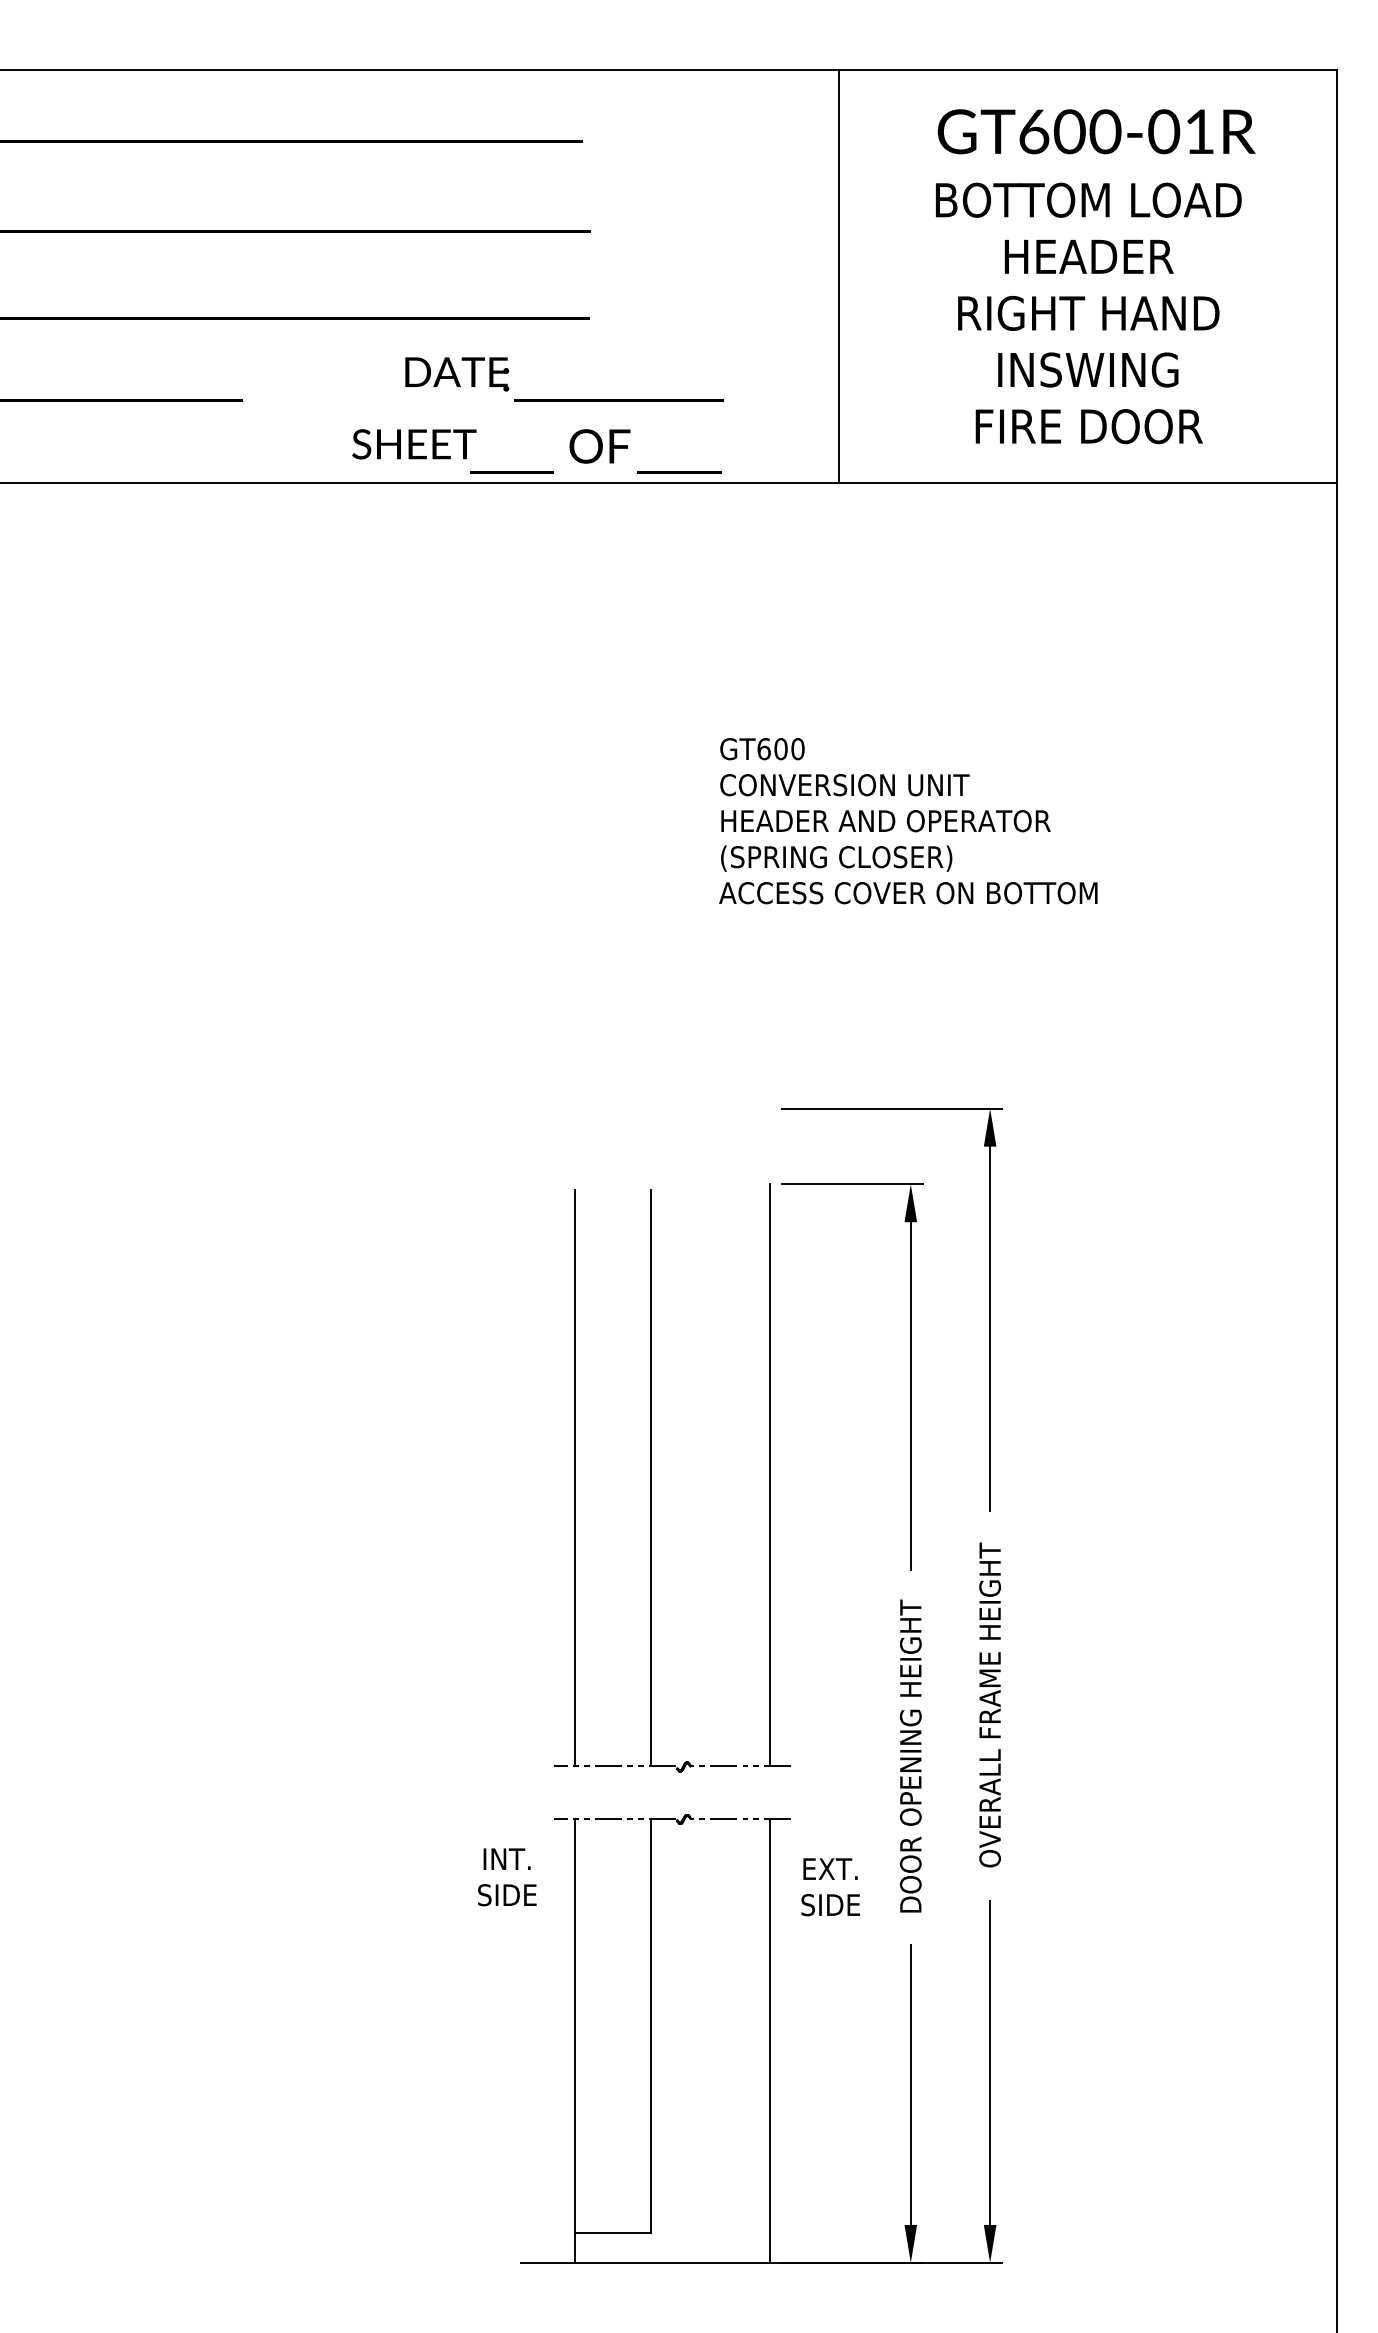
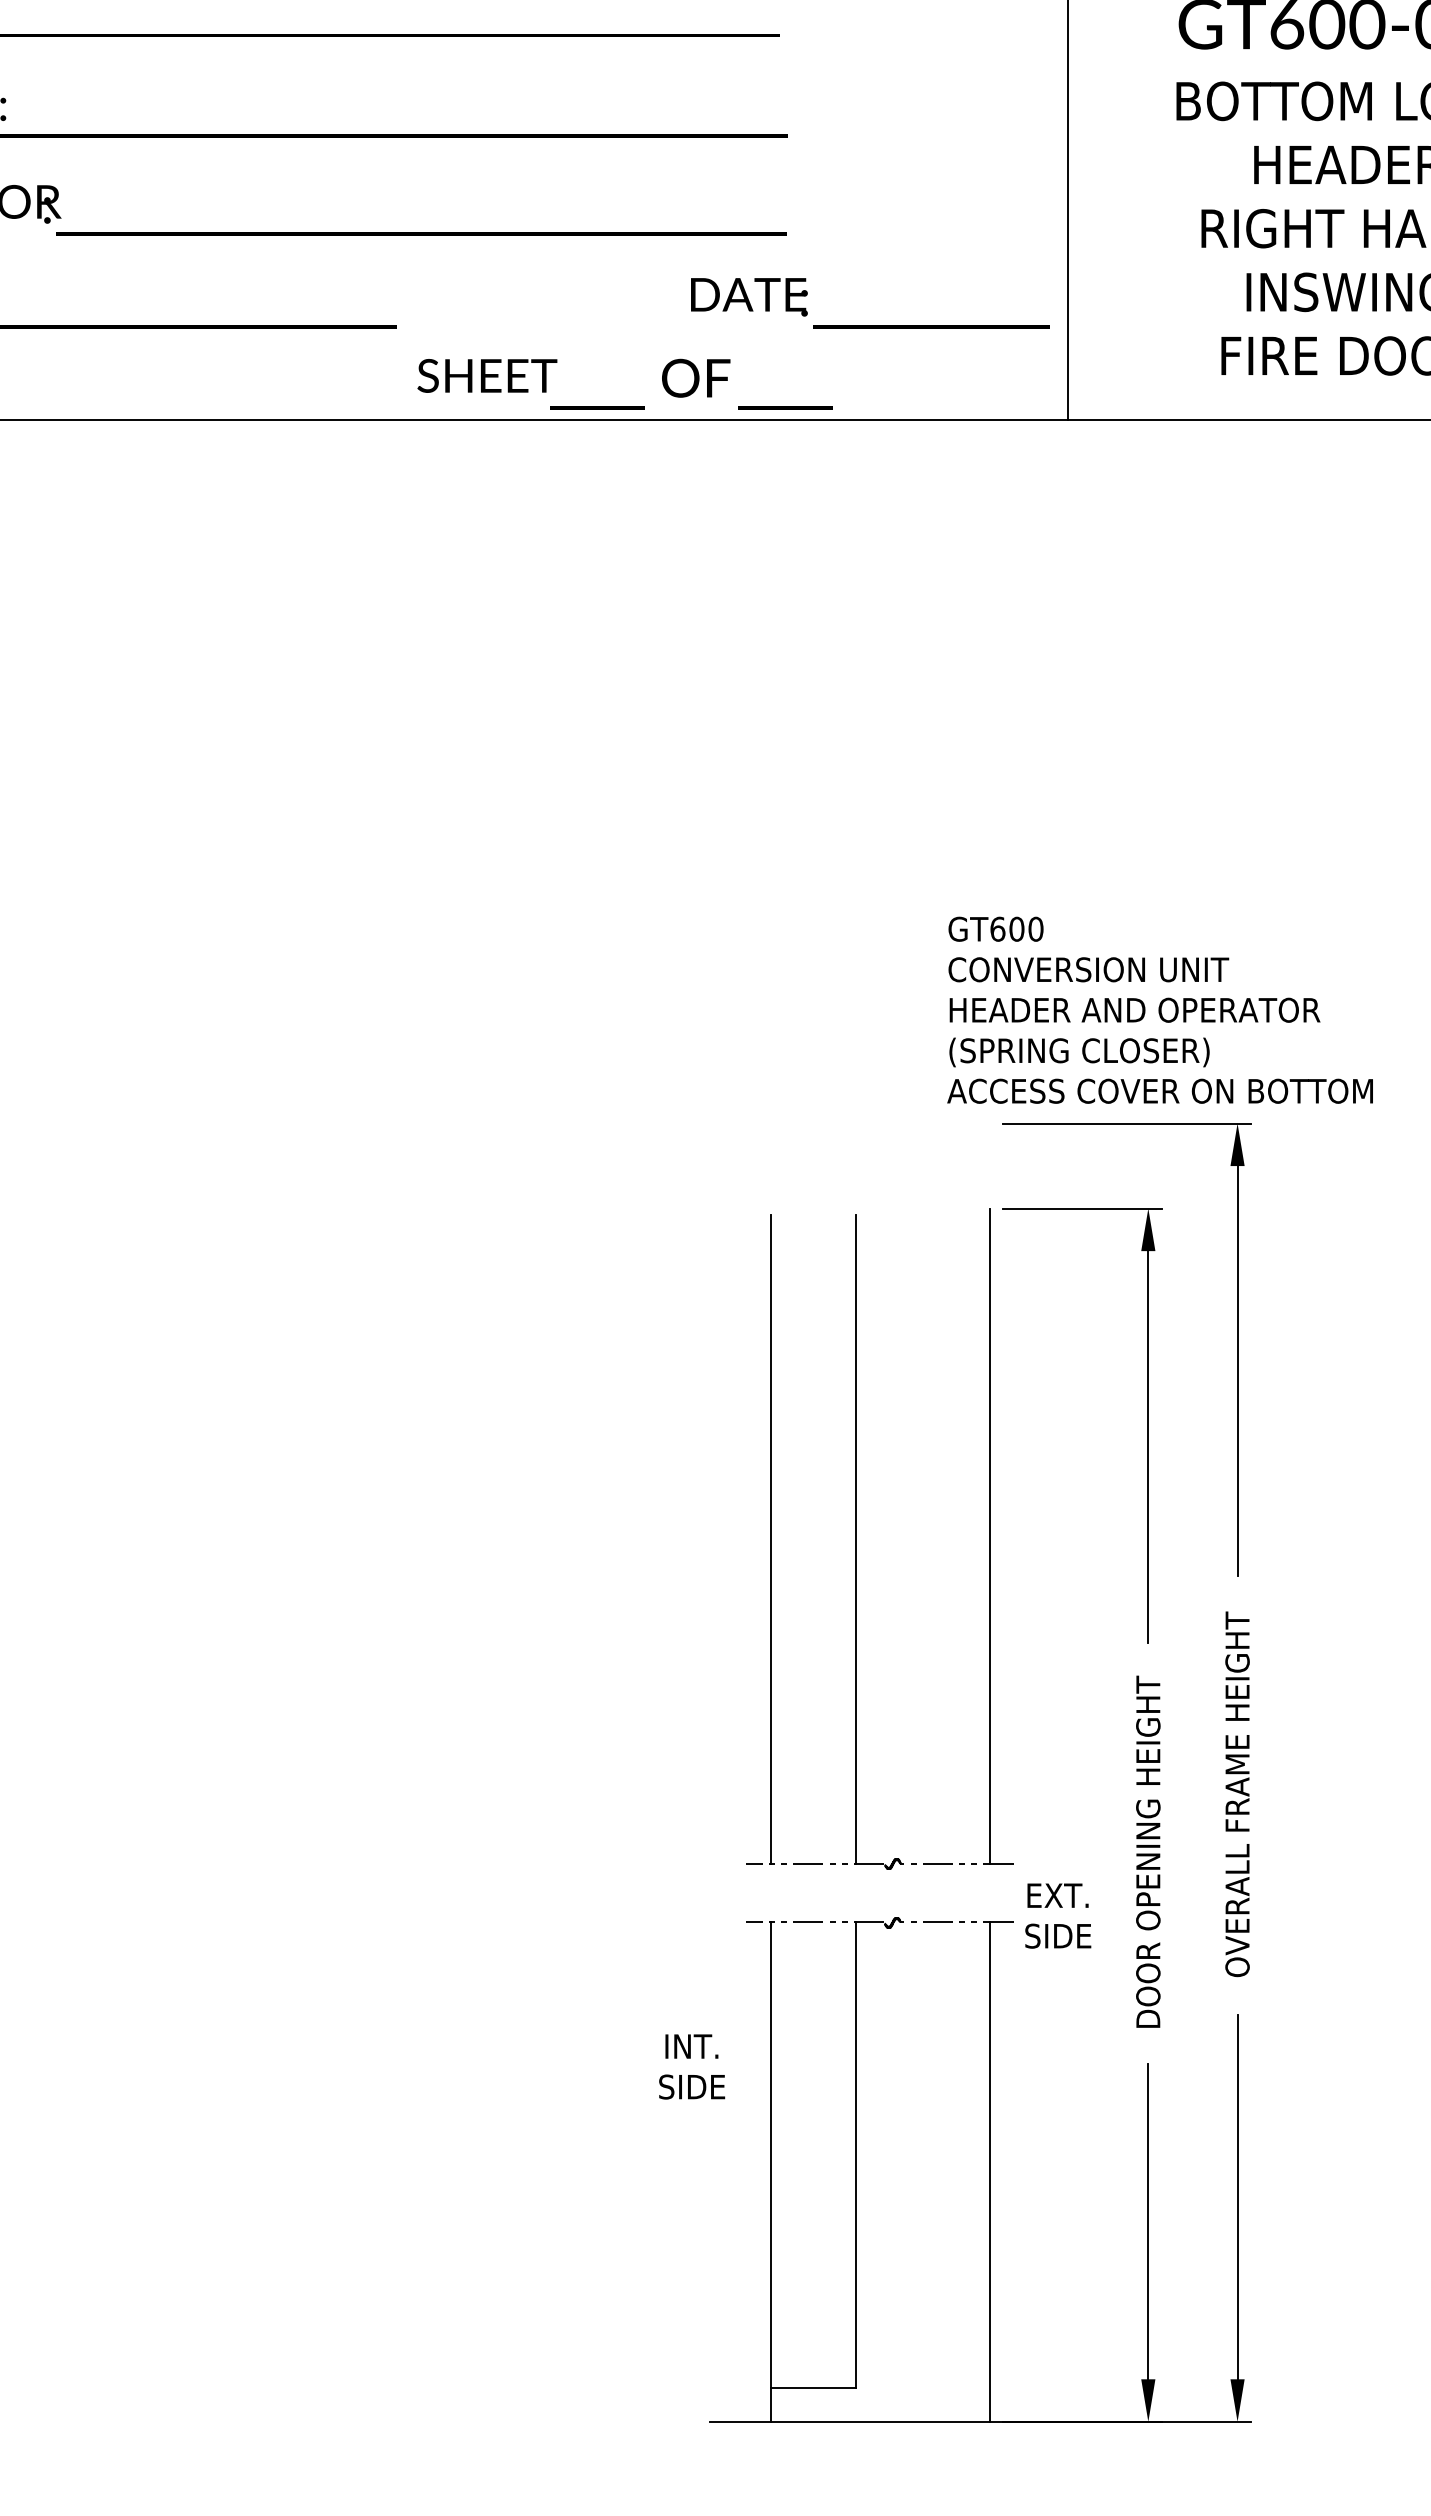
text: (564, 379) -> (870, 302), moved
text: (536, 451) -> (624, 383), moved
text: (908, 821) -> (1160, 1010), moved
text: (507, 1877) -> (692, 2067), moved
text: (830, 1887) -> (1057, 1916), moved

